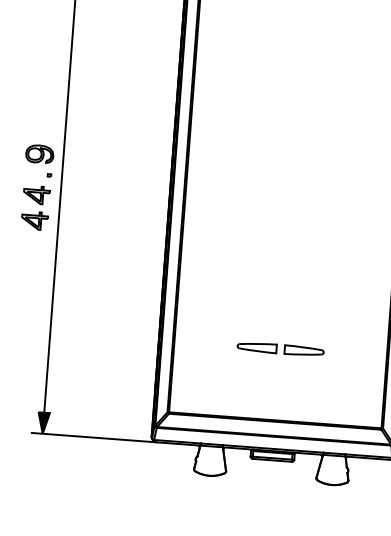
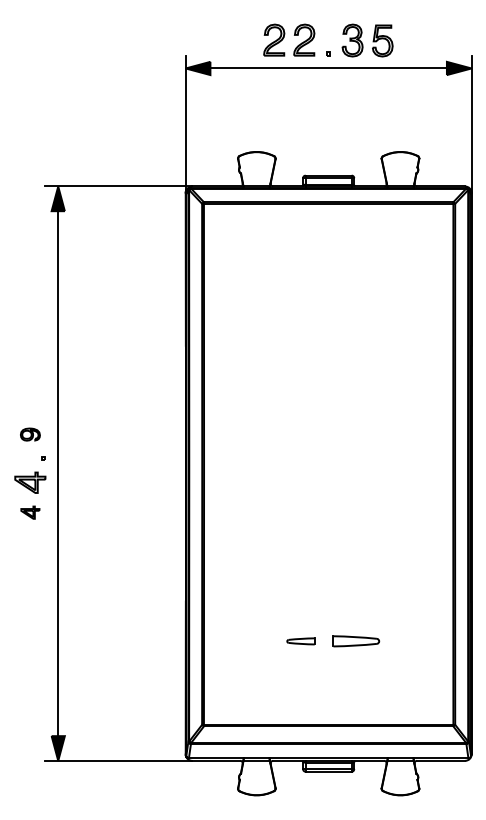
part: (39, 154) -> (30, 434), size x0.6
part: (34, 220) -> (30, 512), size x0.6
part: (256, 347) -> (300, 641), size x0.6

